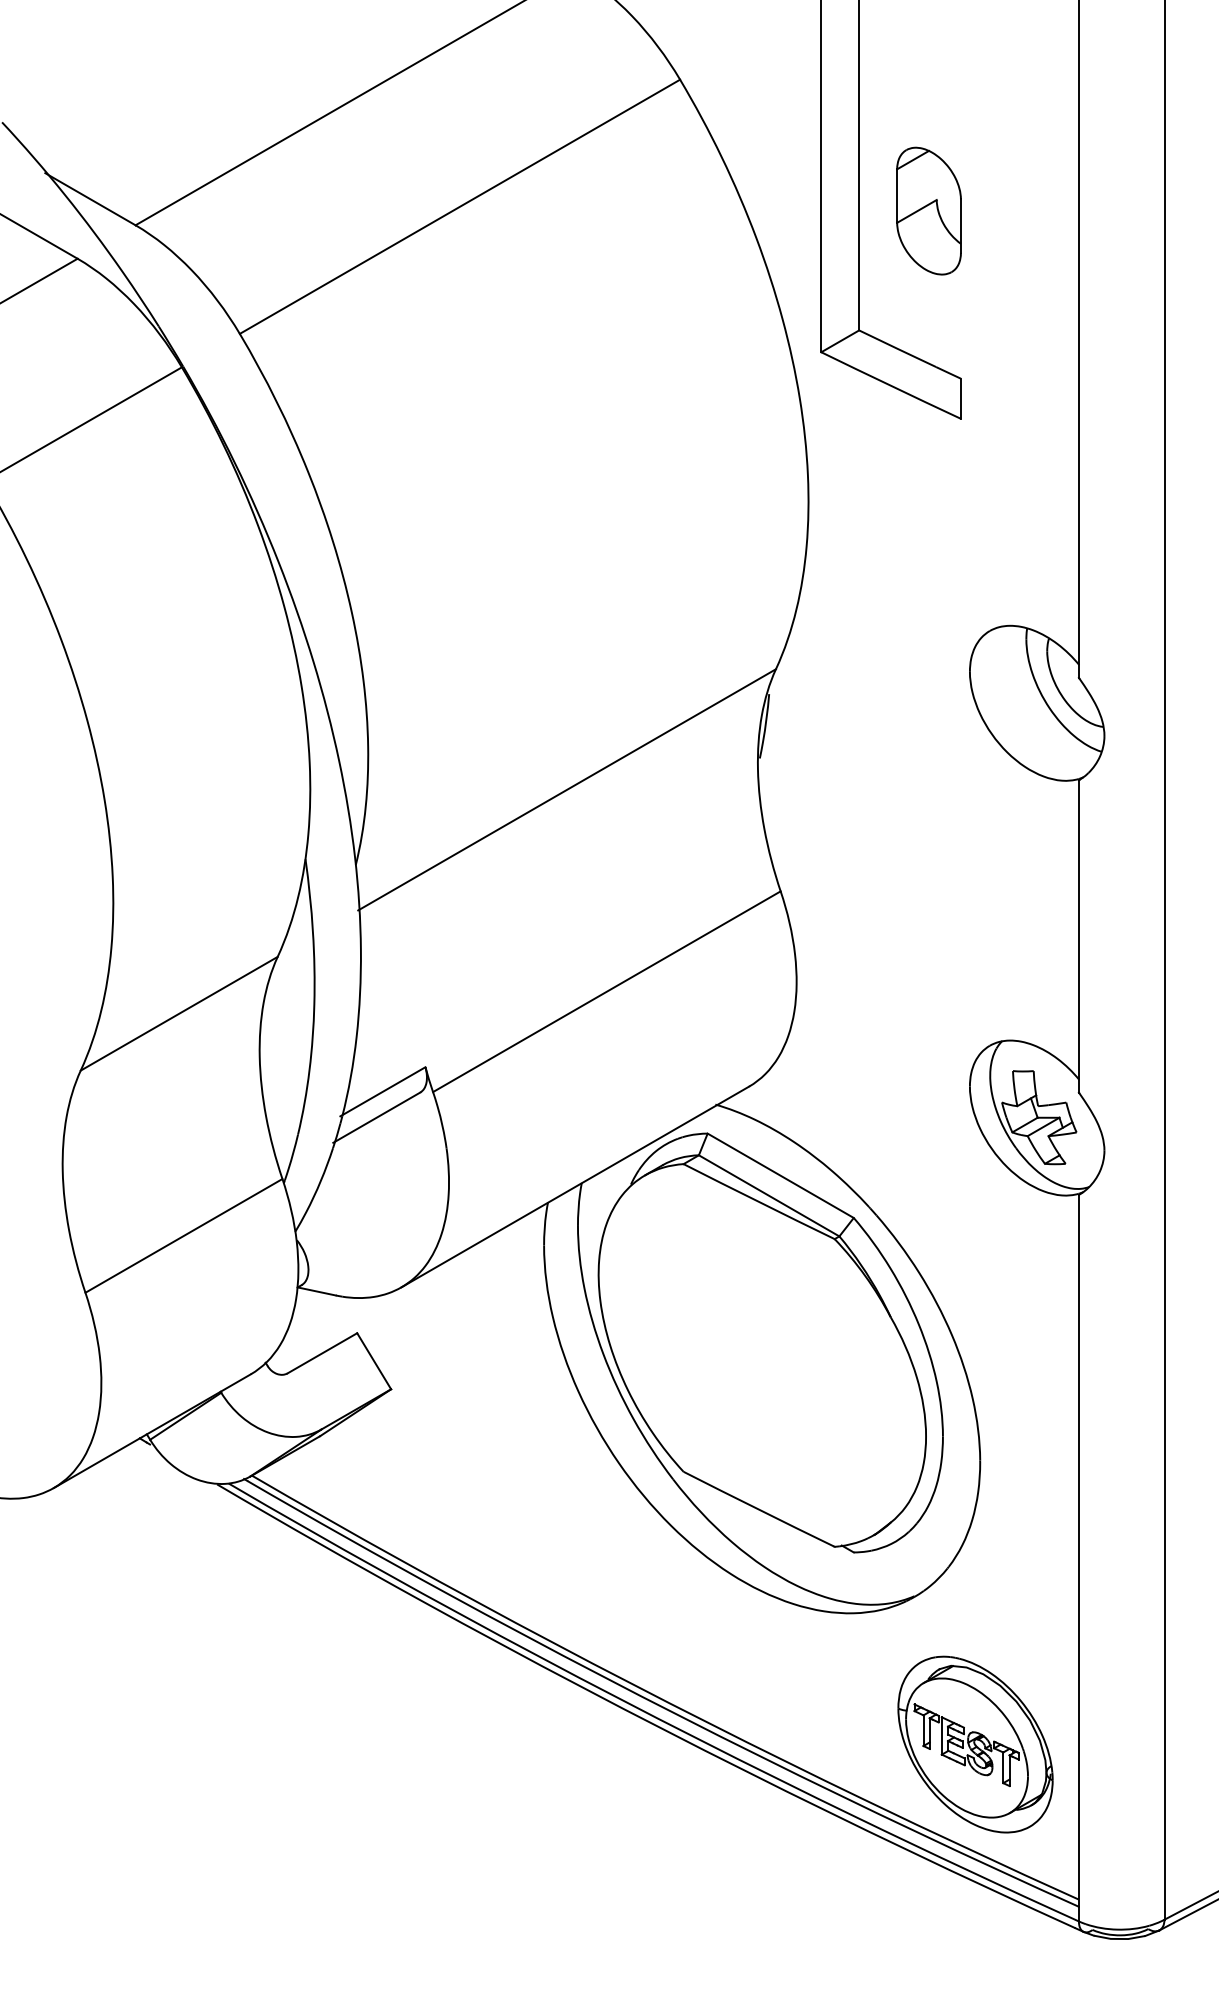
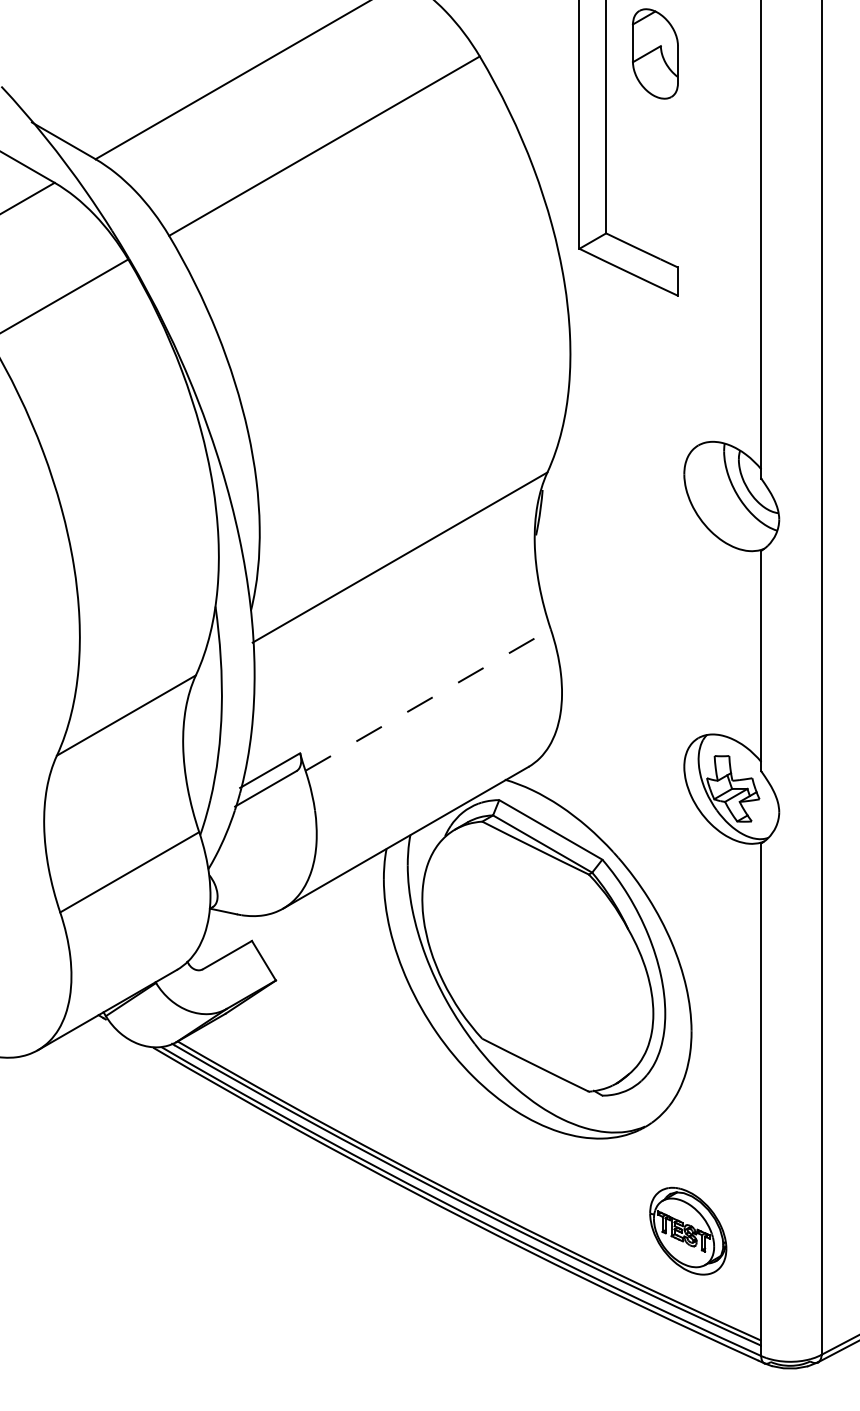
part: (928, 210) -> (655, 53), moved
line: (606, 991) -> (427, 699), solid -> dashed
part: (975, 1744) -> (688, 1231), size x0.7

